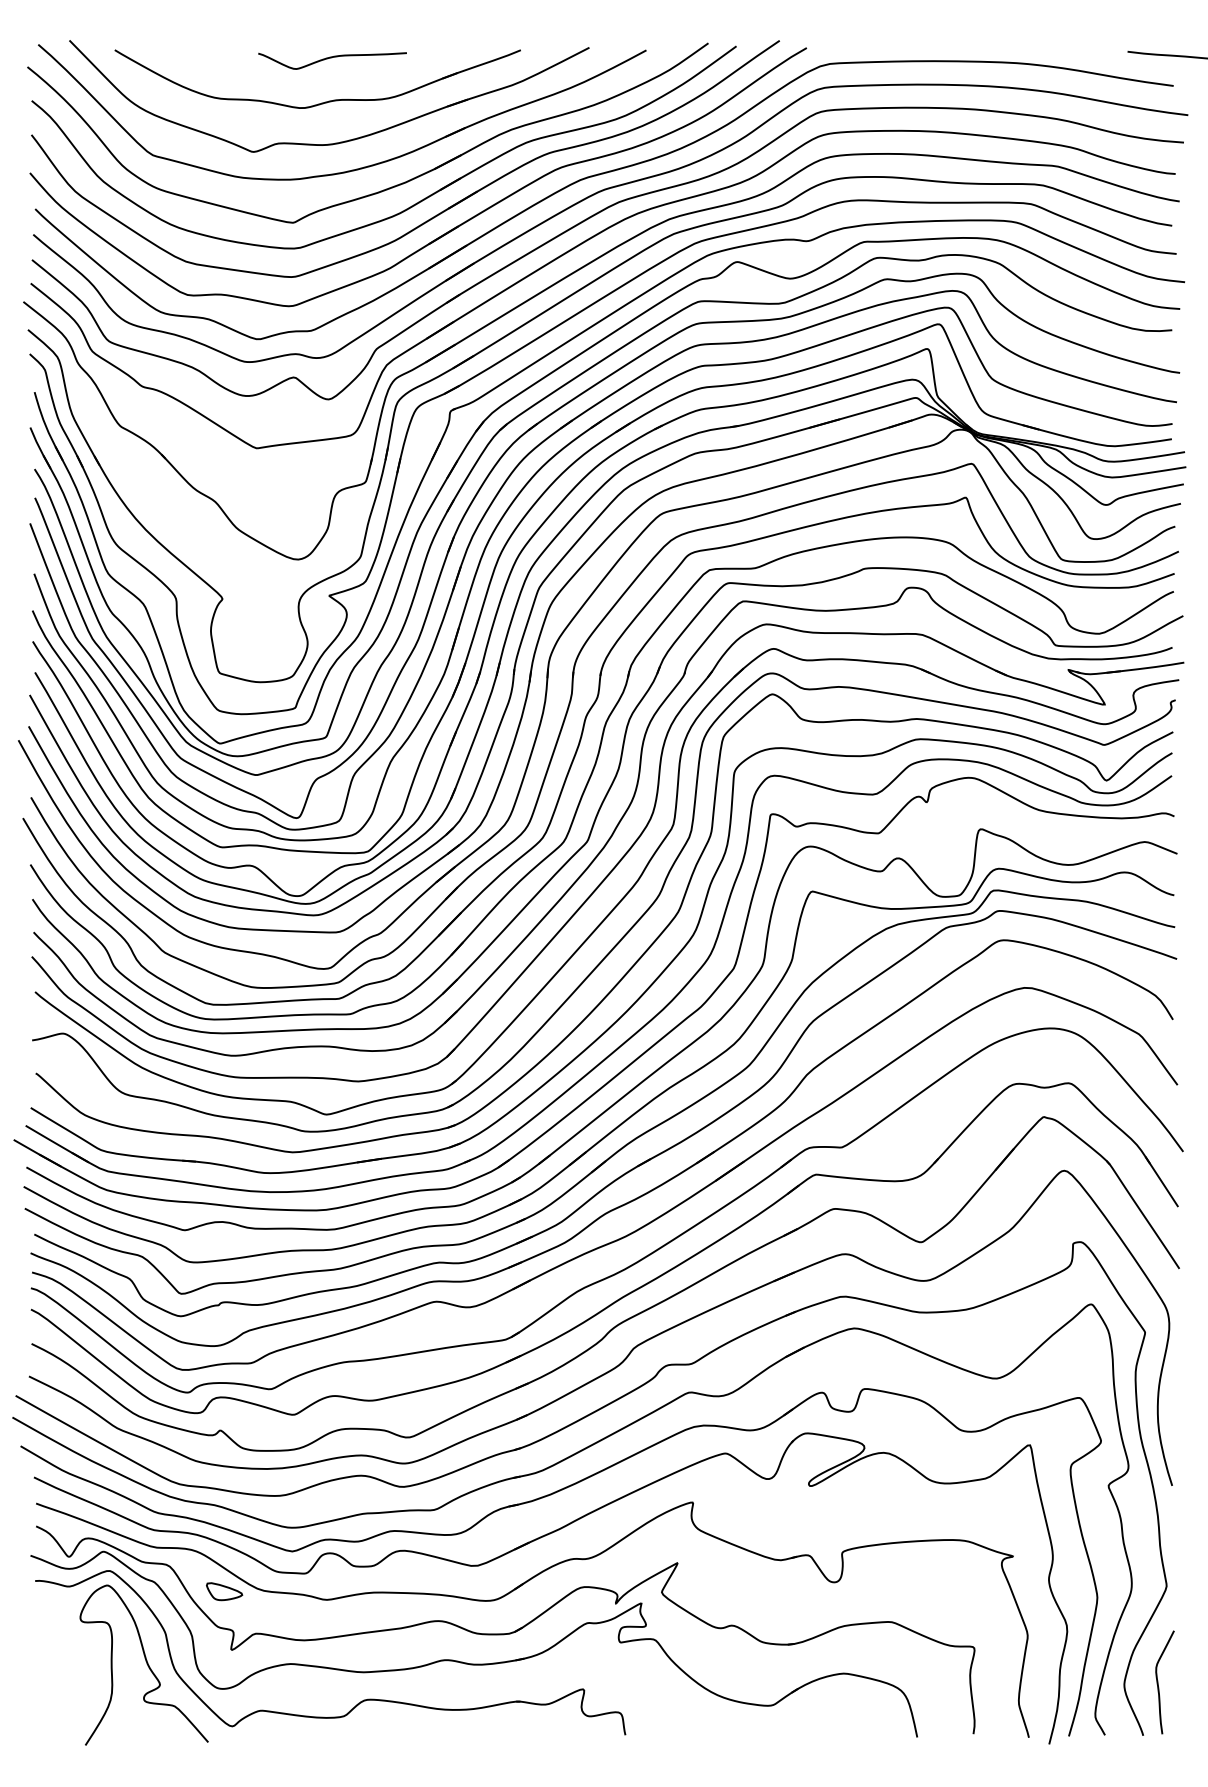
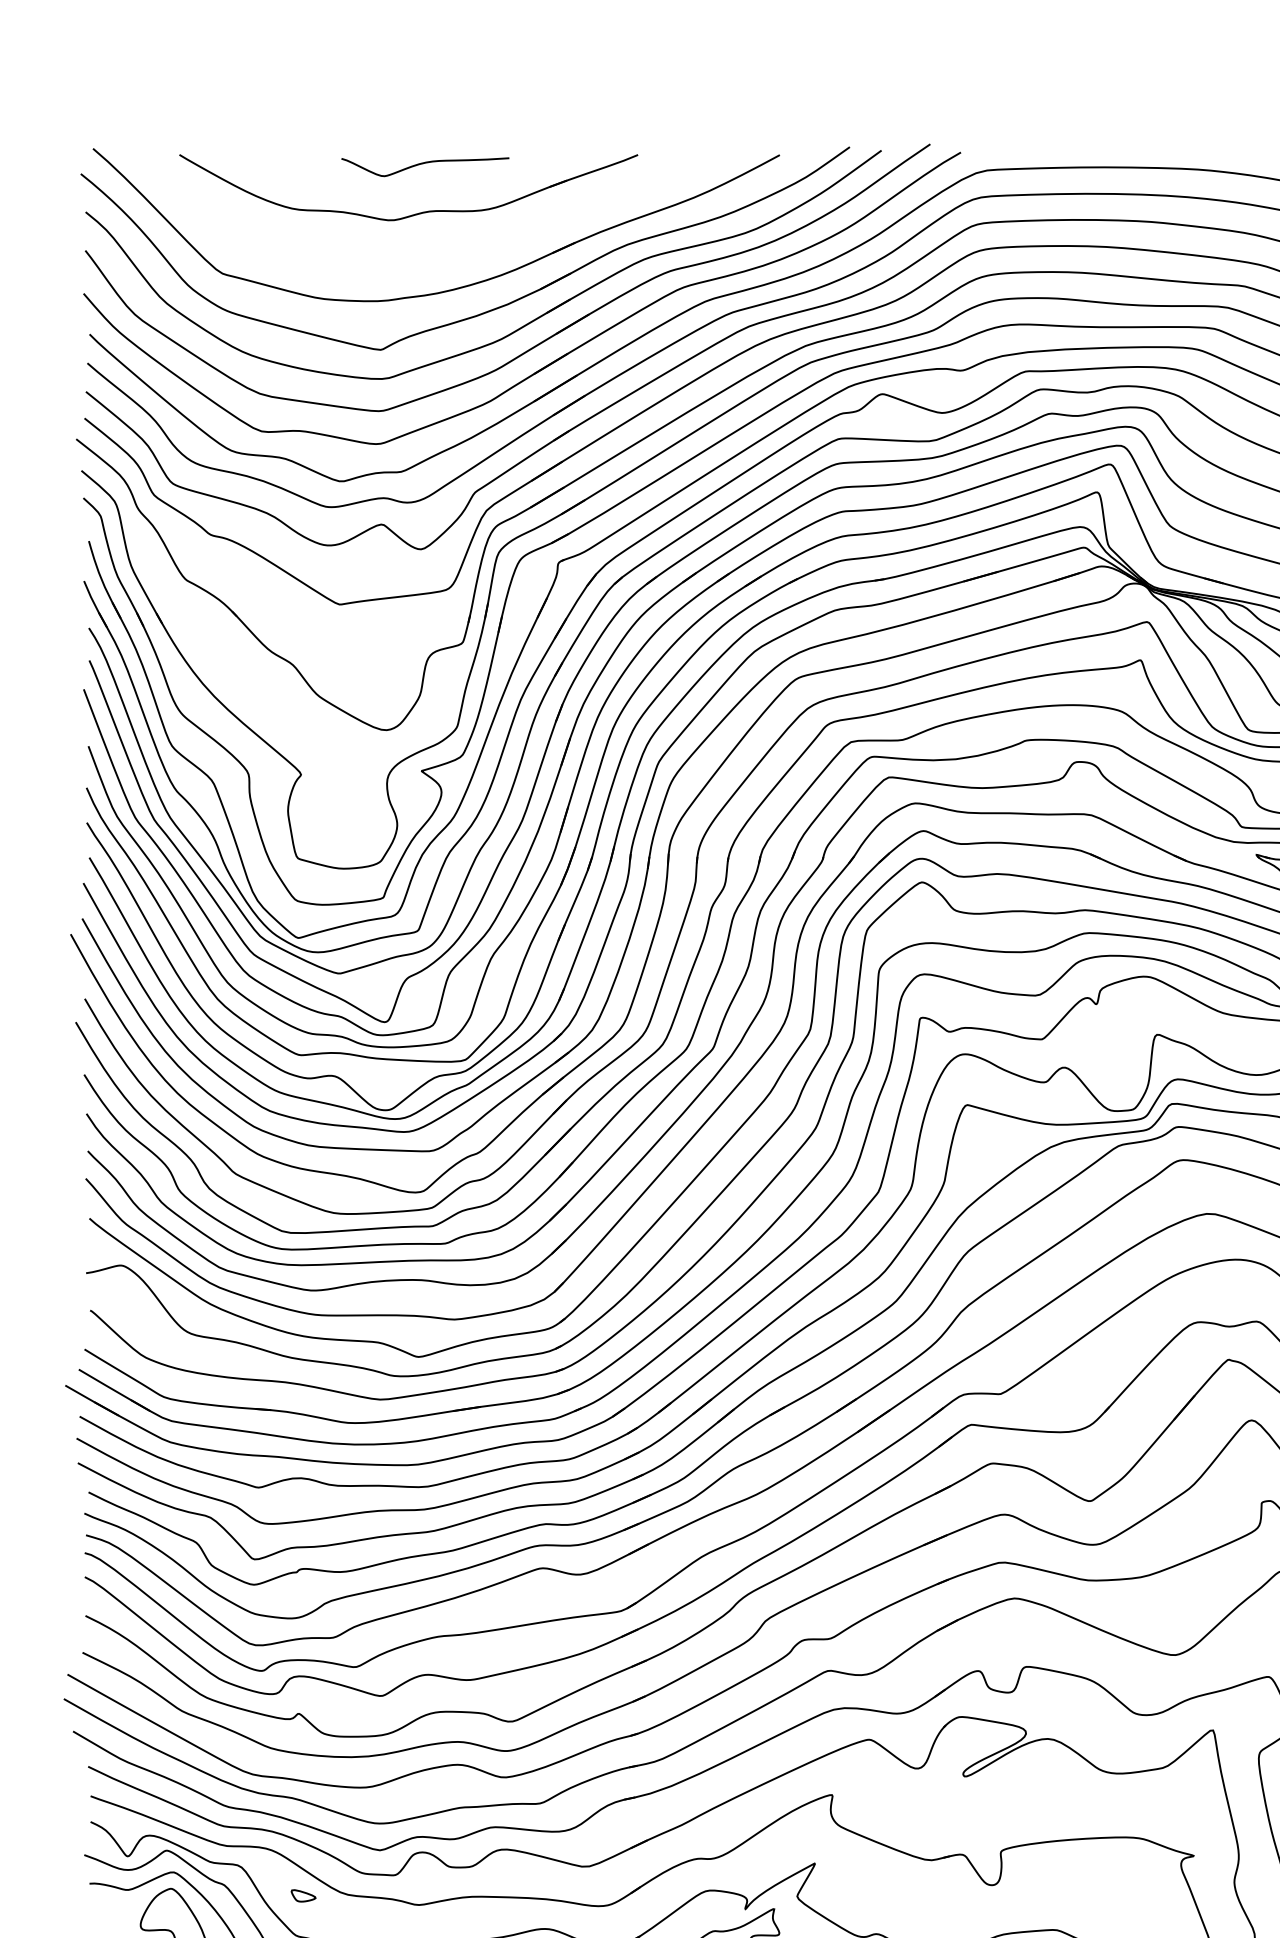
part: (340, 141) -> (434, 258), removed
part: (224, 1591) -> (303, 1895), size x0.6

